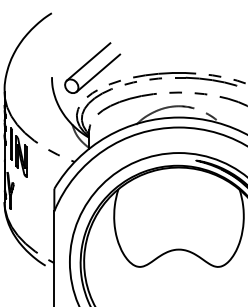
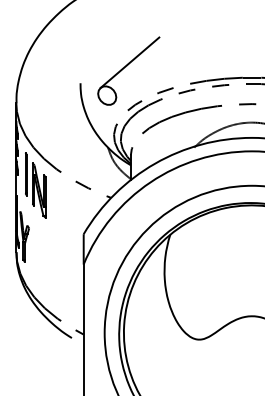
line: (98, 72) -> (143, 77), removed

